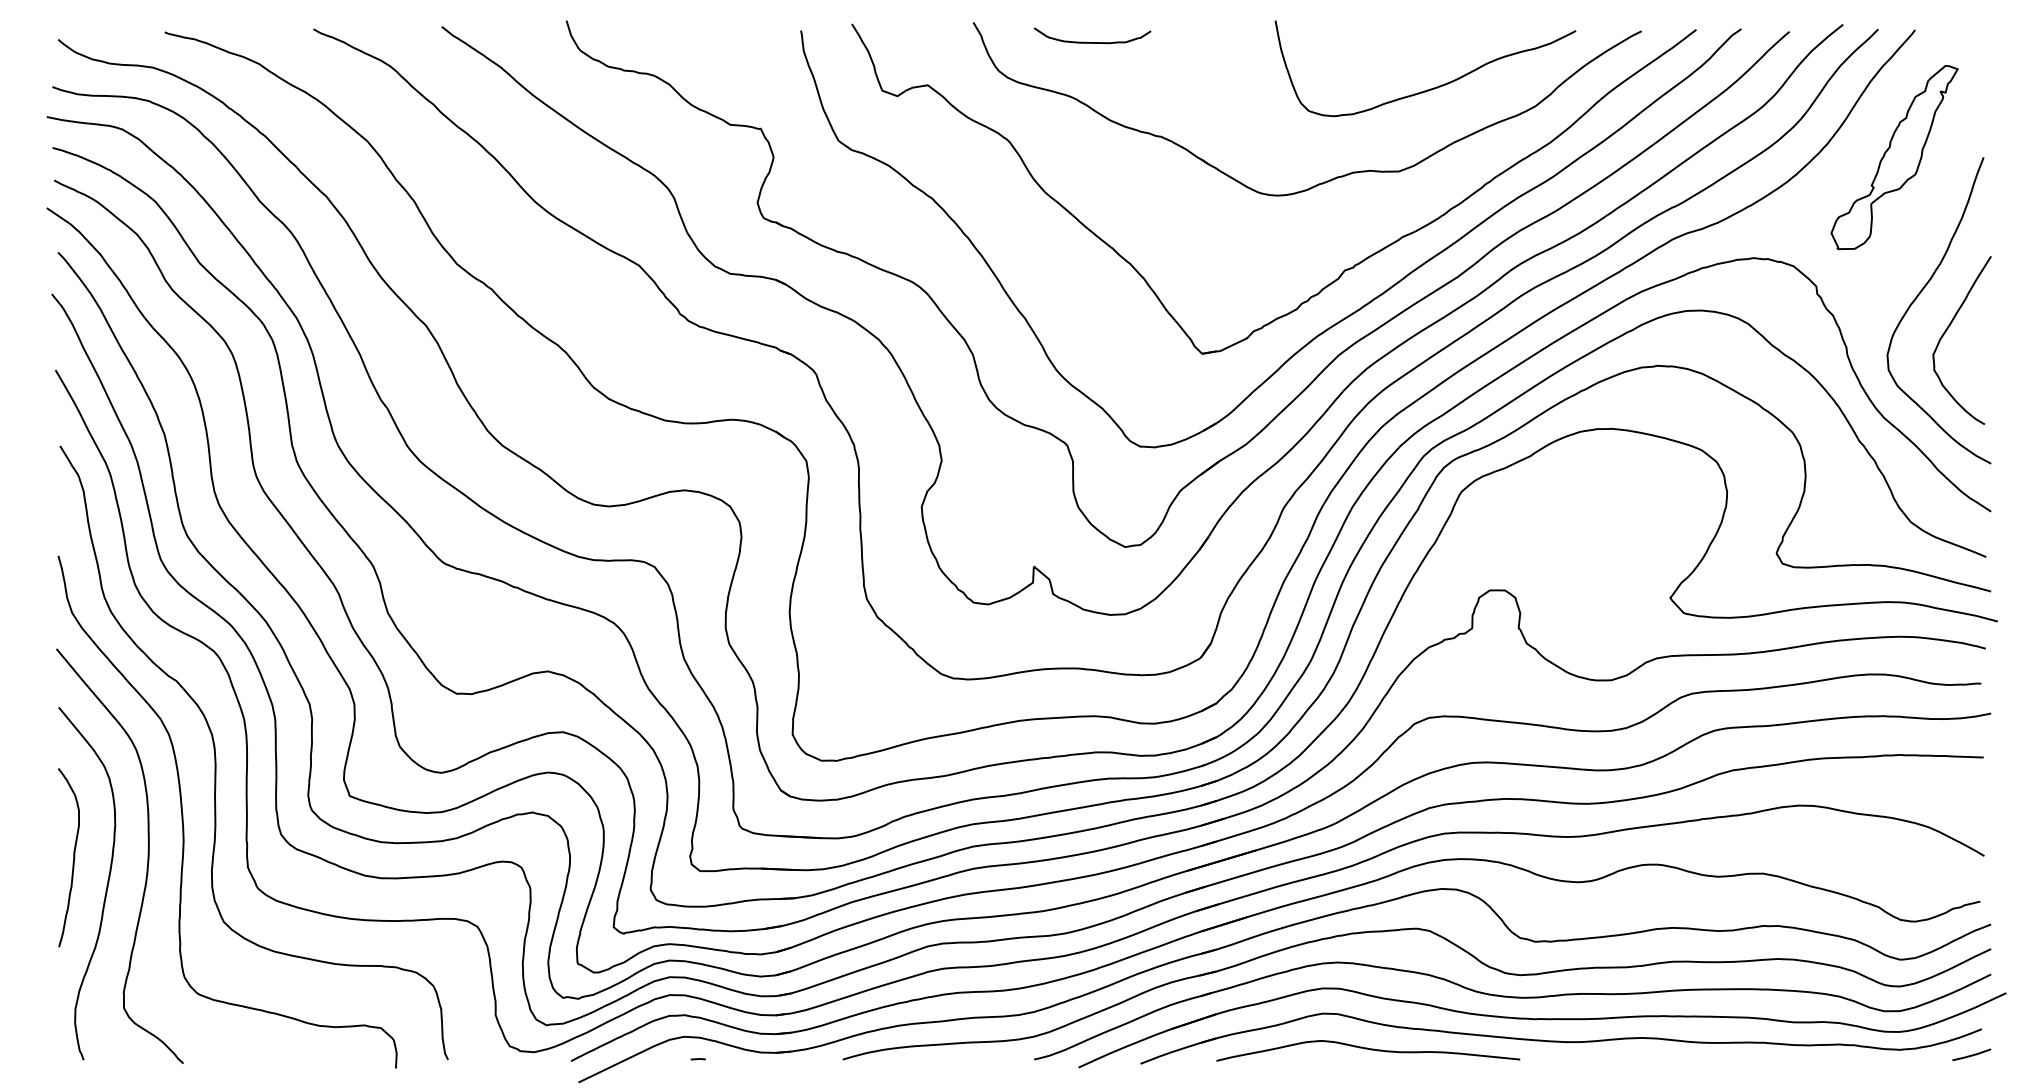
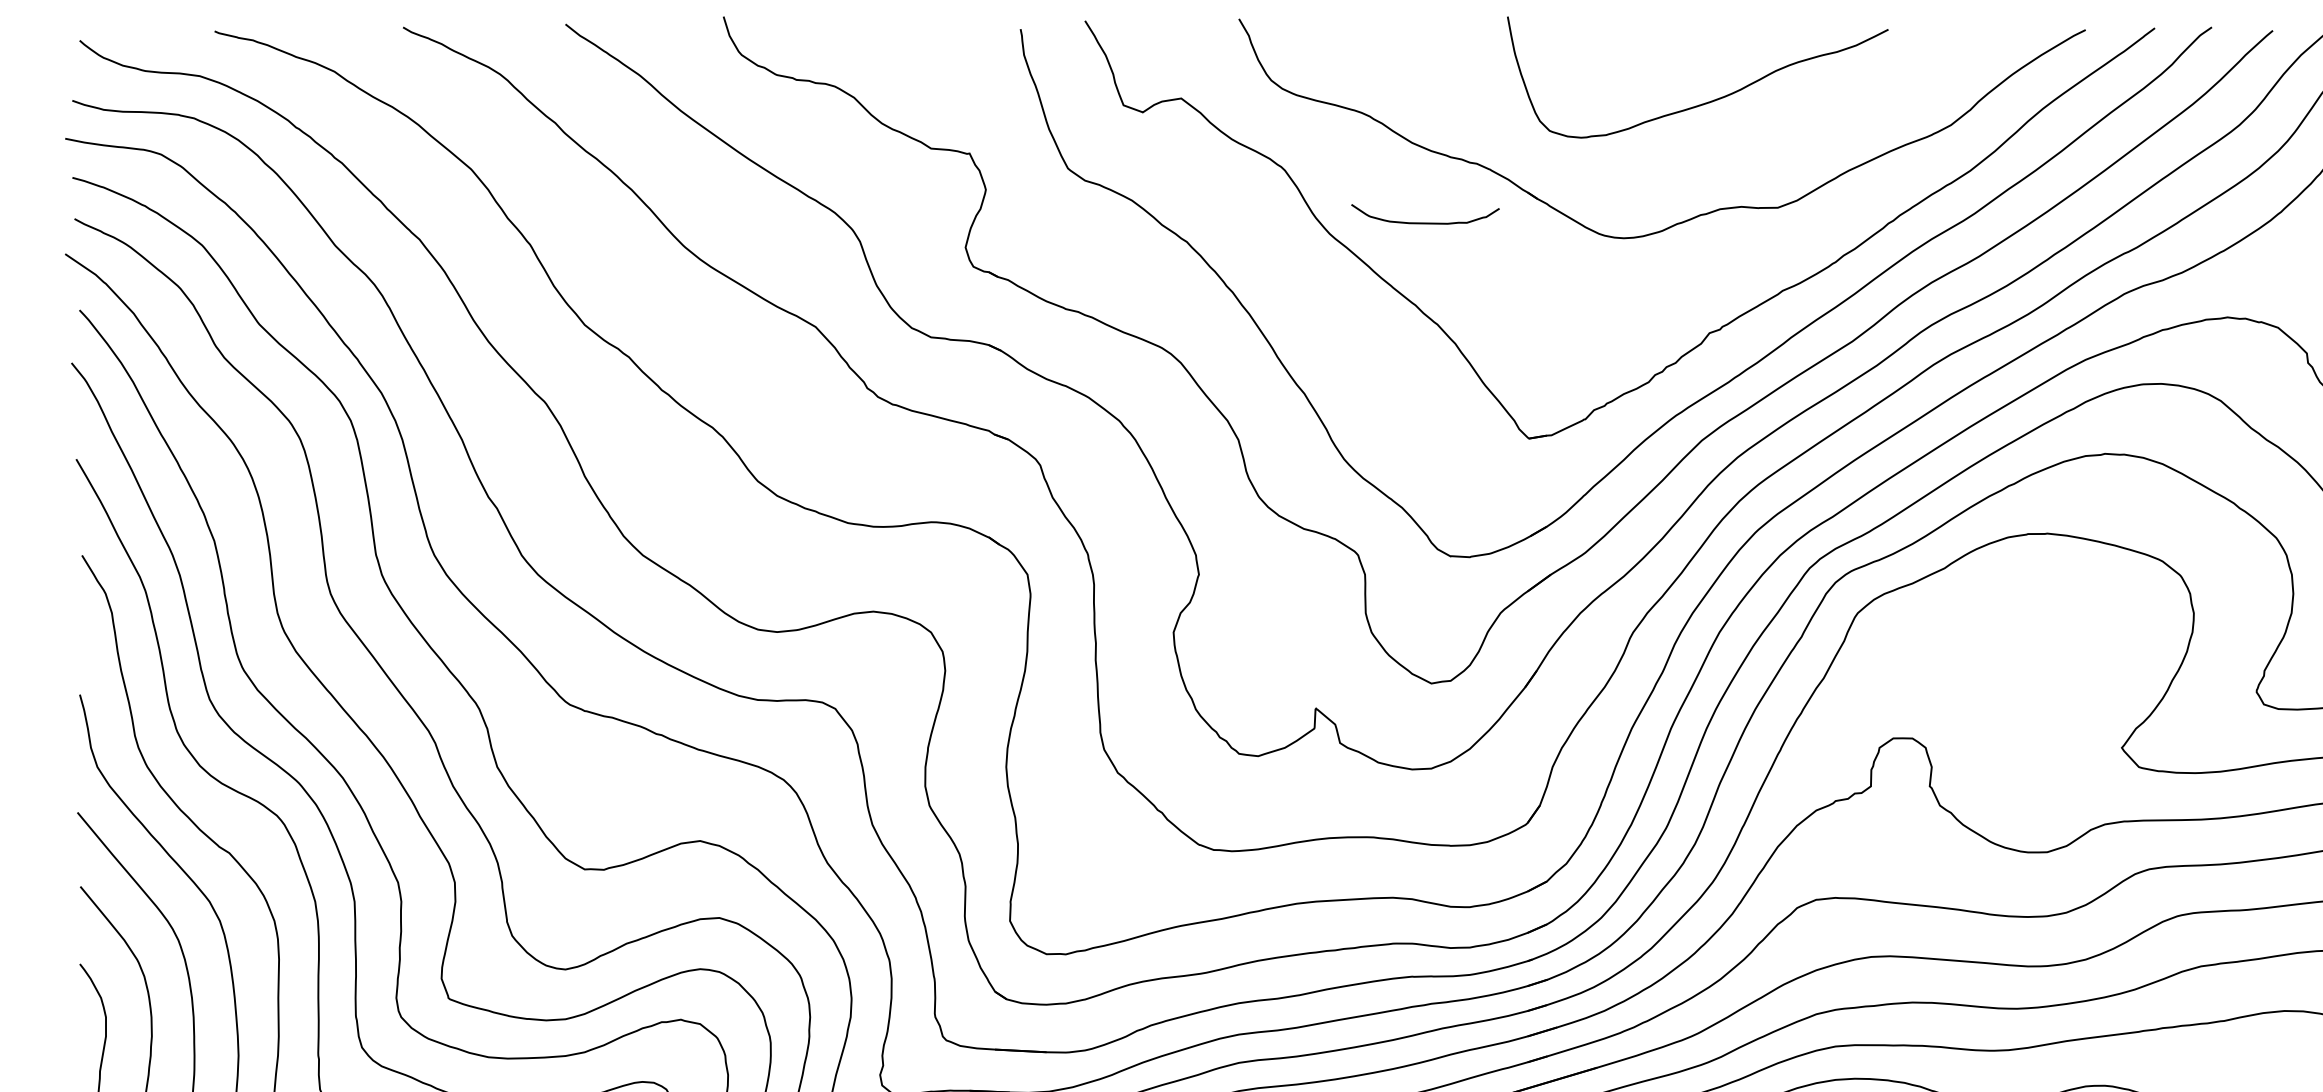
curve: (1092, 42) -> (1425, 222), moved
curve: (1433, 87) -> (1707, 101), moved

